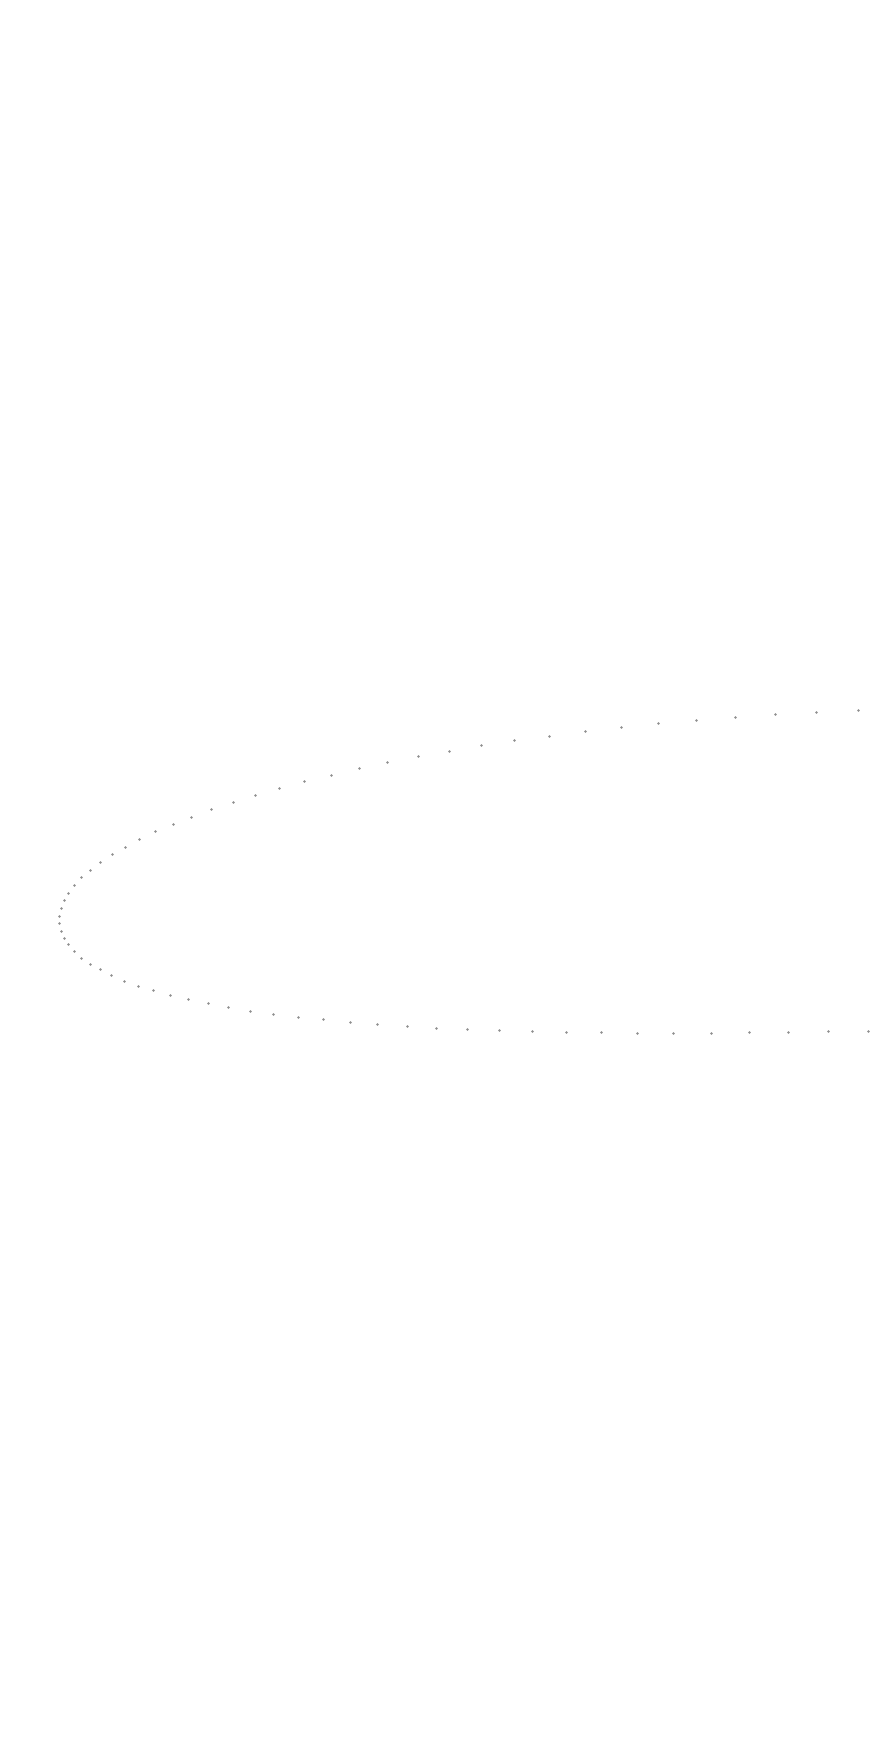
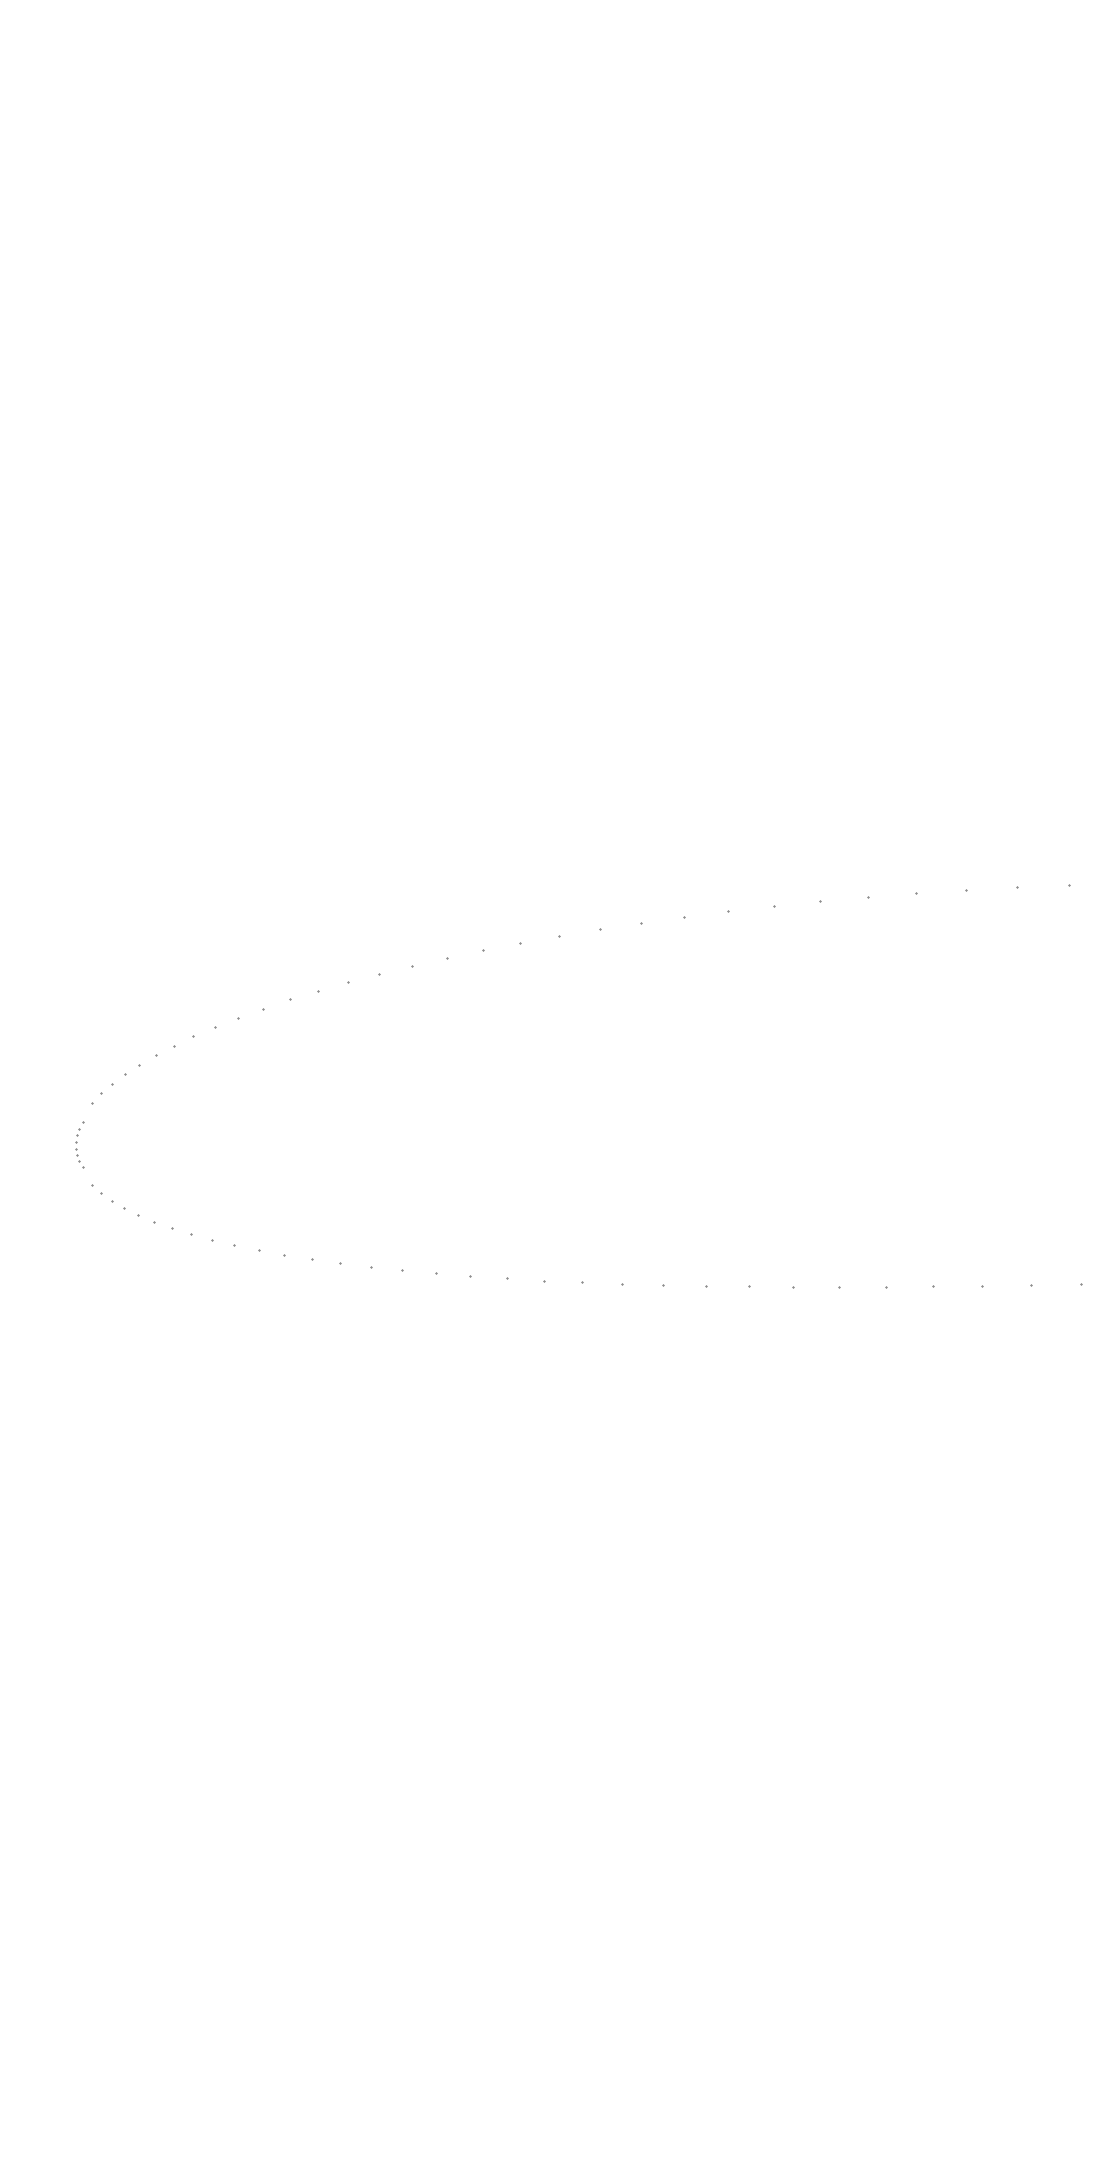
part: (63, 918) -> (79, 1144), size x0.7

